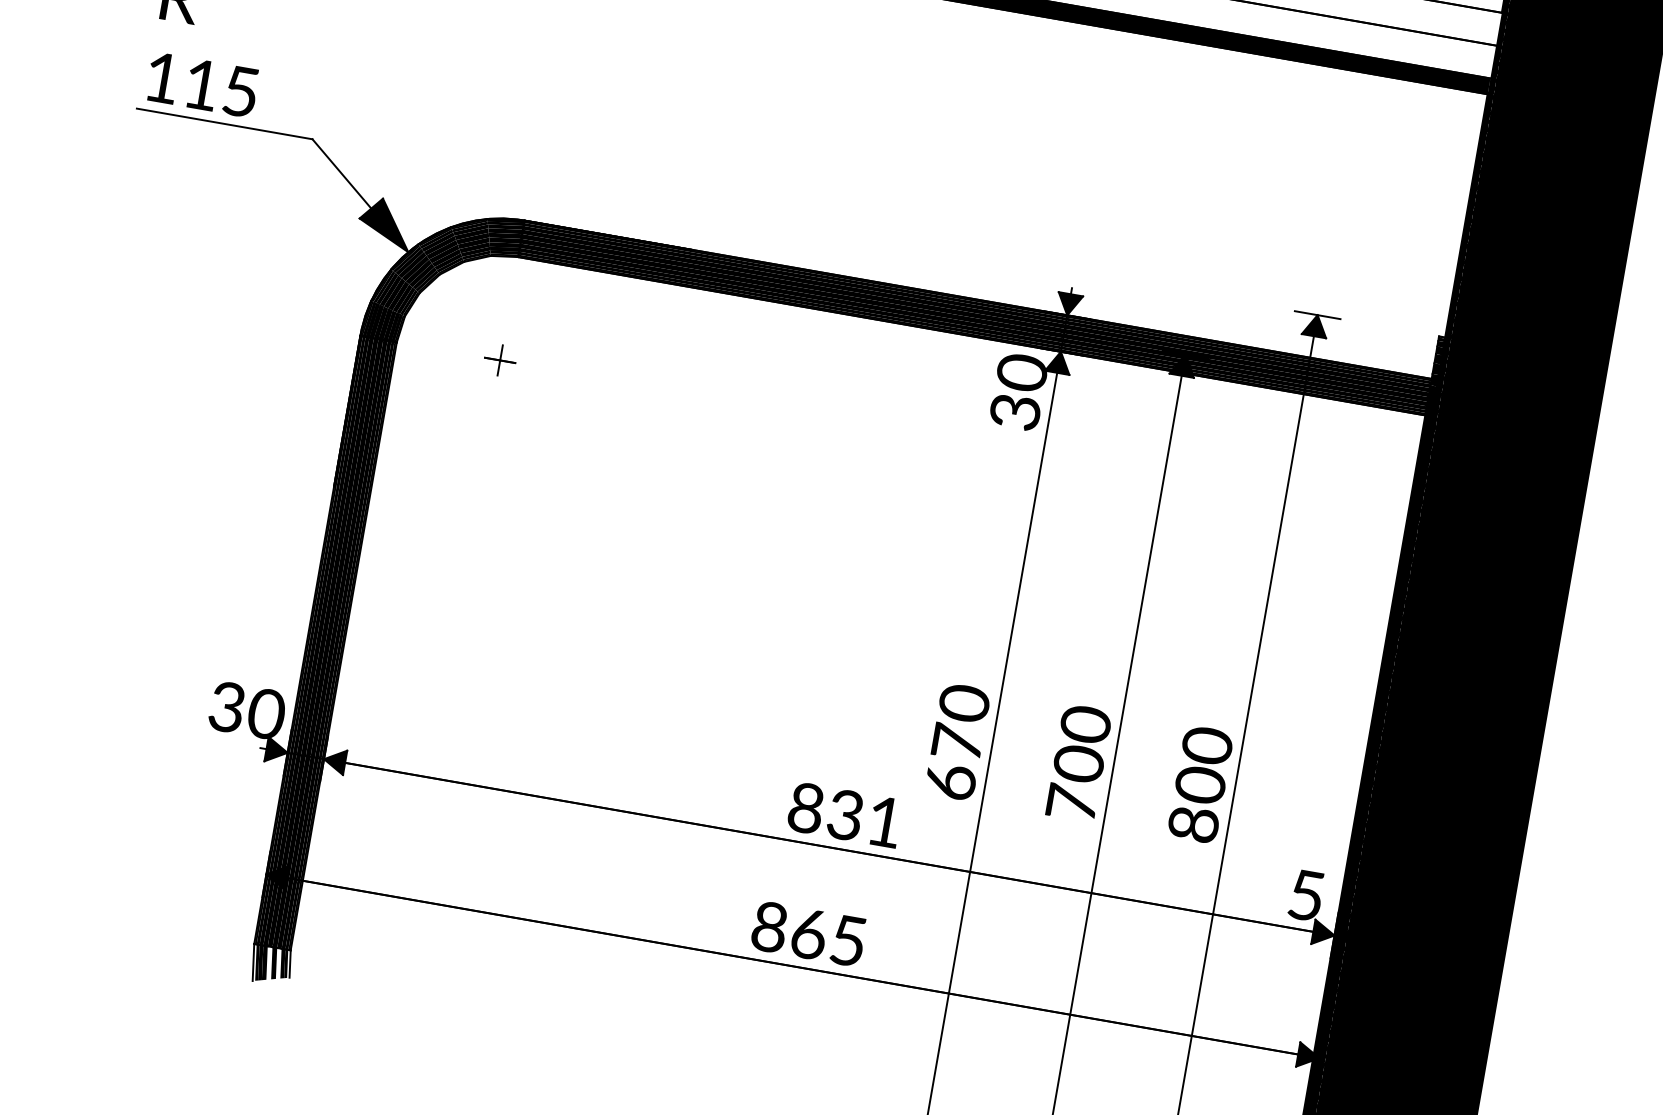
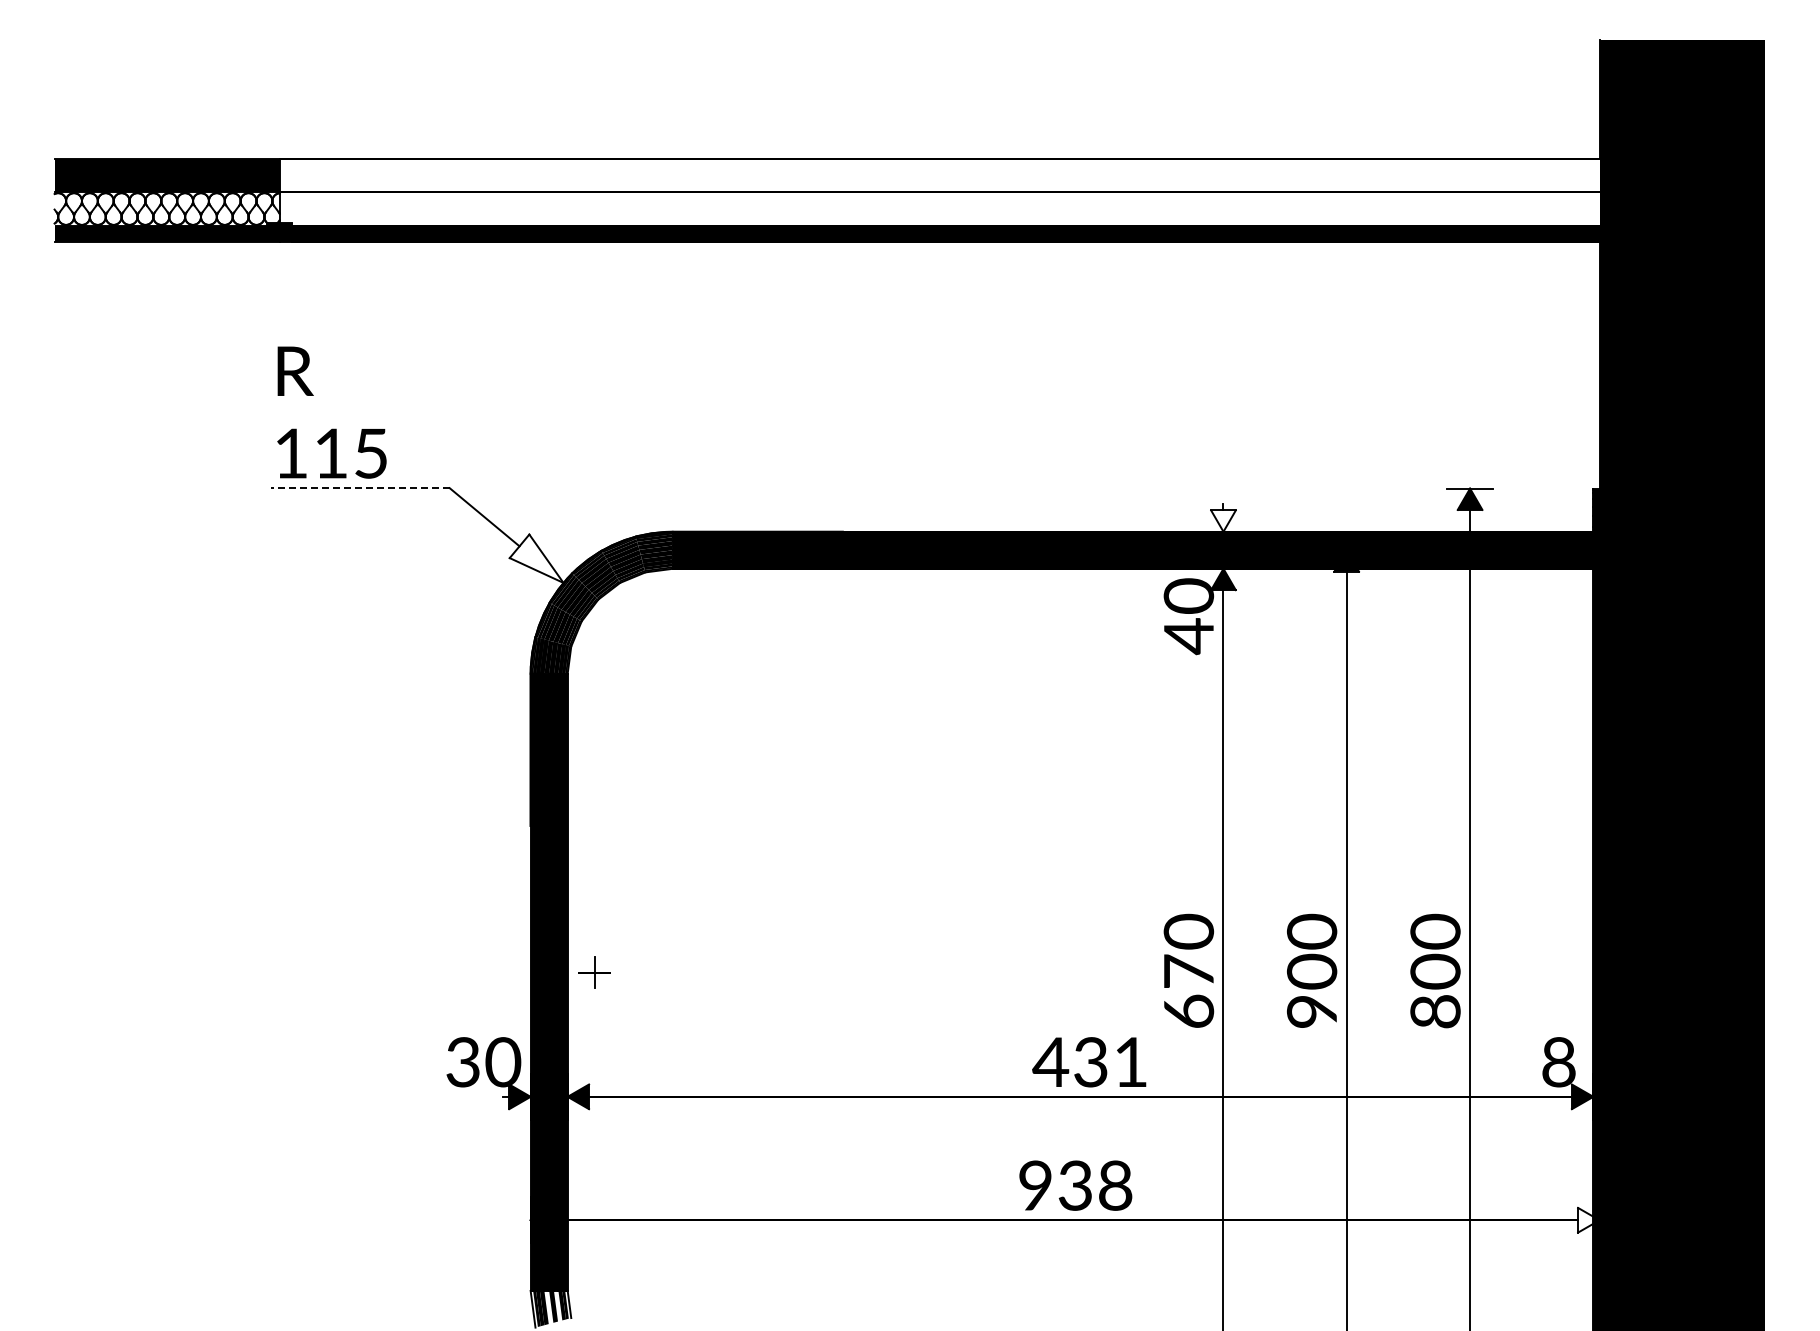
line: (224, 124) -> (360, 488), solid -> dashed
fill: (385, 223) -> (536, 558), removed
fill: (1069, 304) -> (1223, 520), removed
part: (500, 360) -> (594, 972), moved
text: (1014, 412) -> (1188, 636), 30 -> 40
text: (1071, 802) -> (1311, 1010), 700 -> 900
text: (805, 808) -> (1050, 1062), 831 -> 431
text: (1306, 895) -> (1558, 1062), 5 -> 8
text: (809, 933) -> (1075, 1185), 865 -> 938
fill: (1308, 1055) -> (1588, 1219), removed

